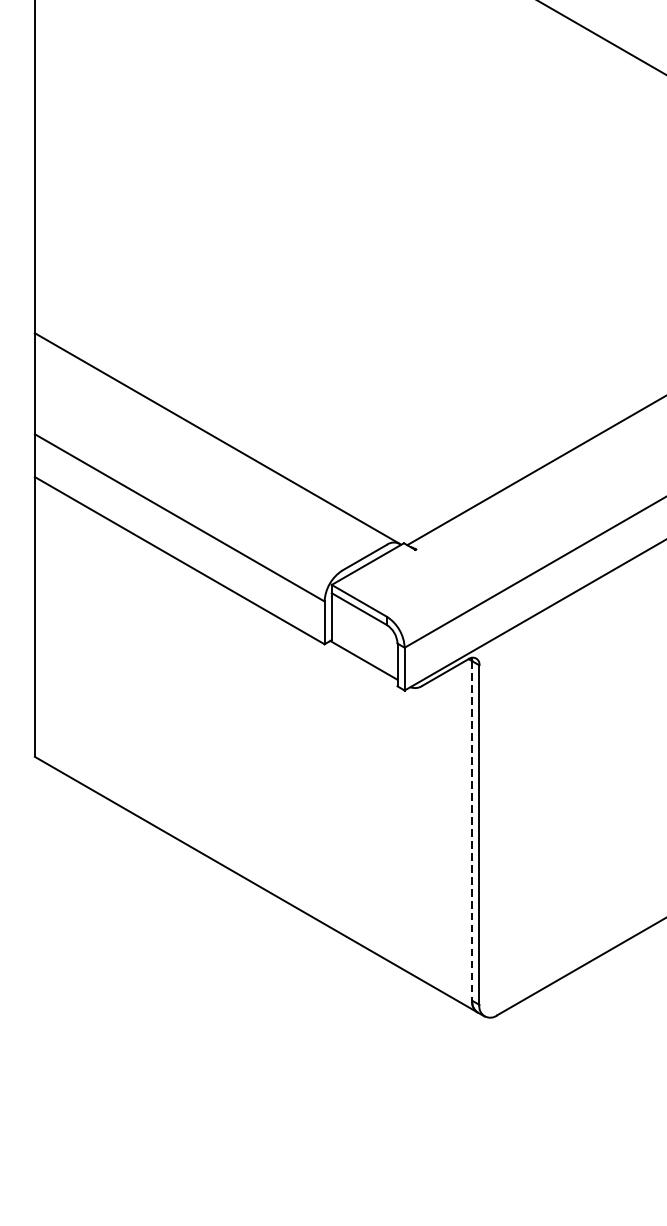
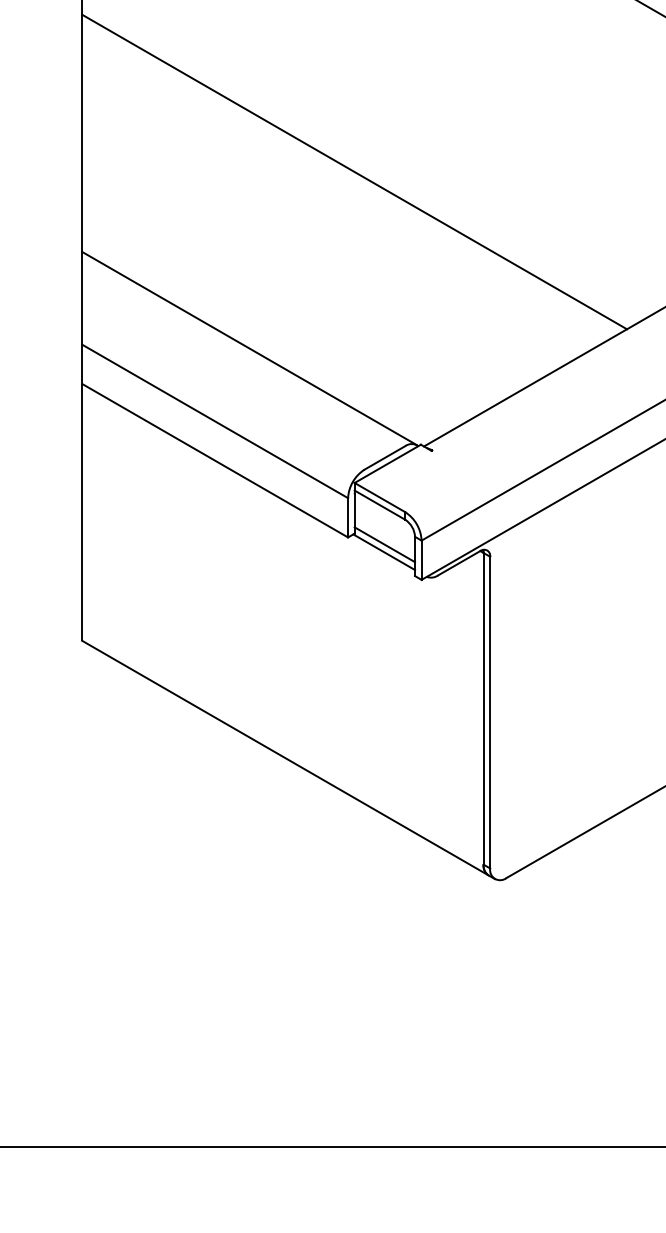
line: (331, 245) -> (354, 171), added
line: (364, 651) -> (384, 544), added
line: (472, 830) -> (483, 708), dashed -> solid

